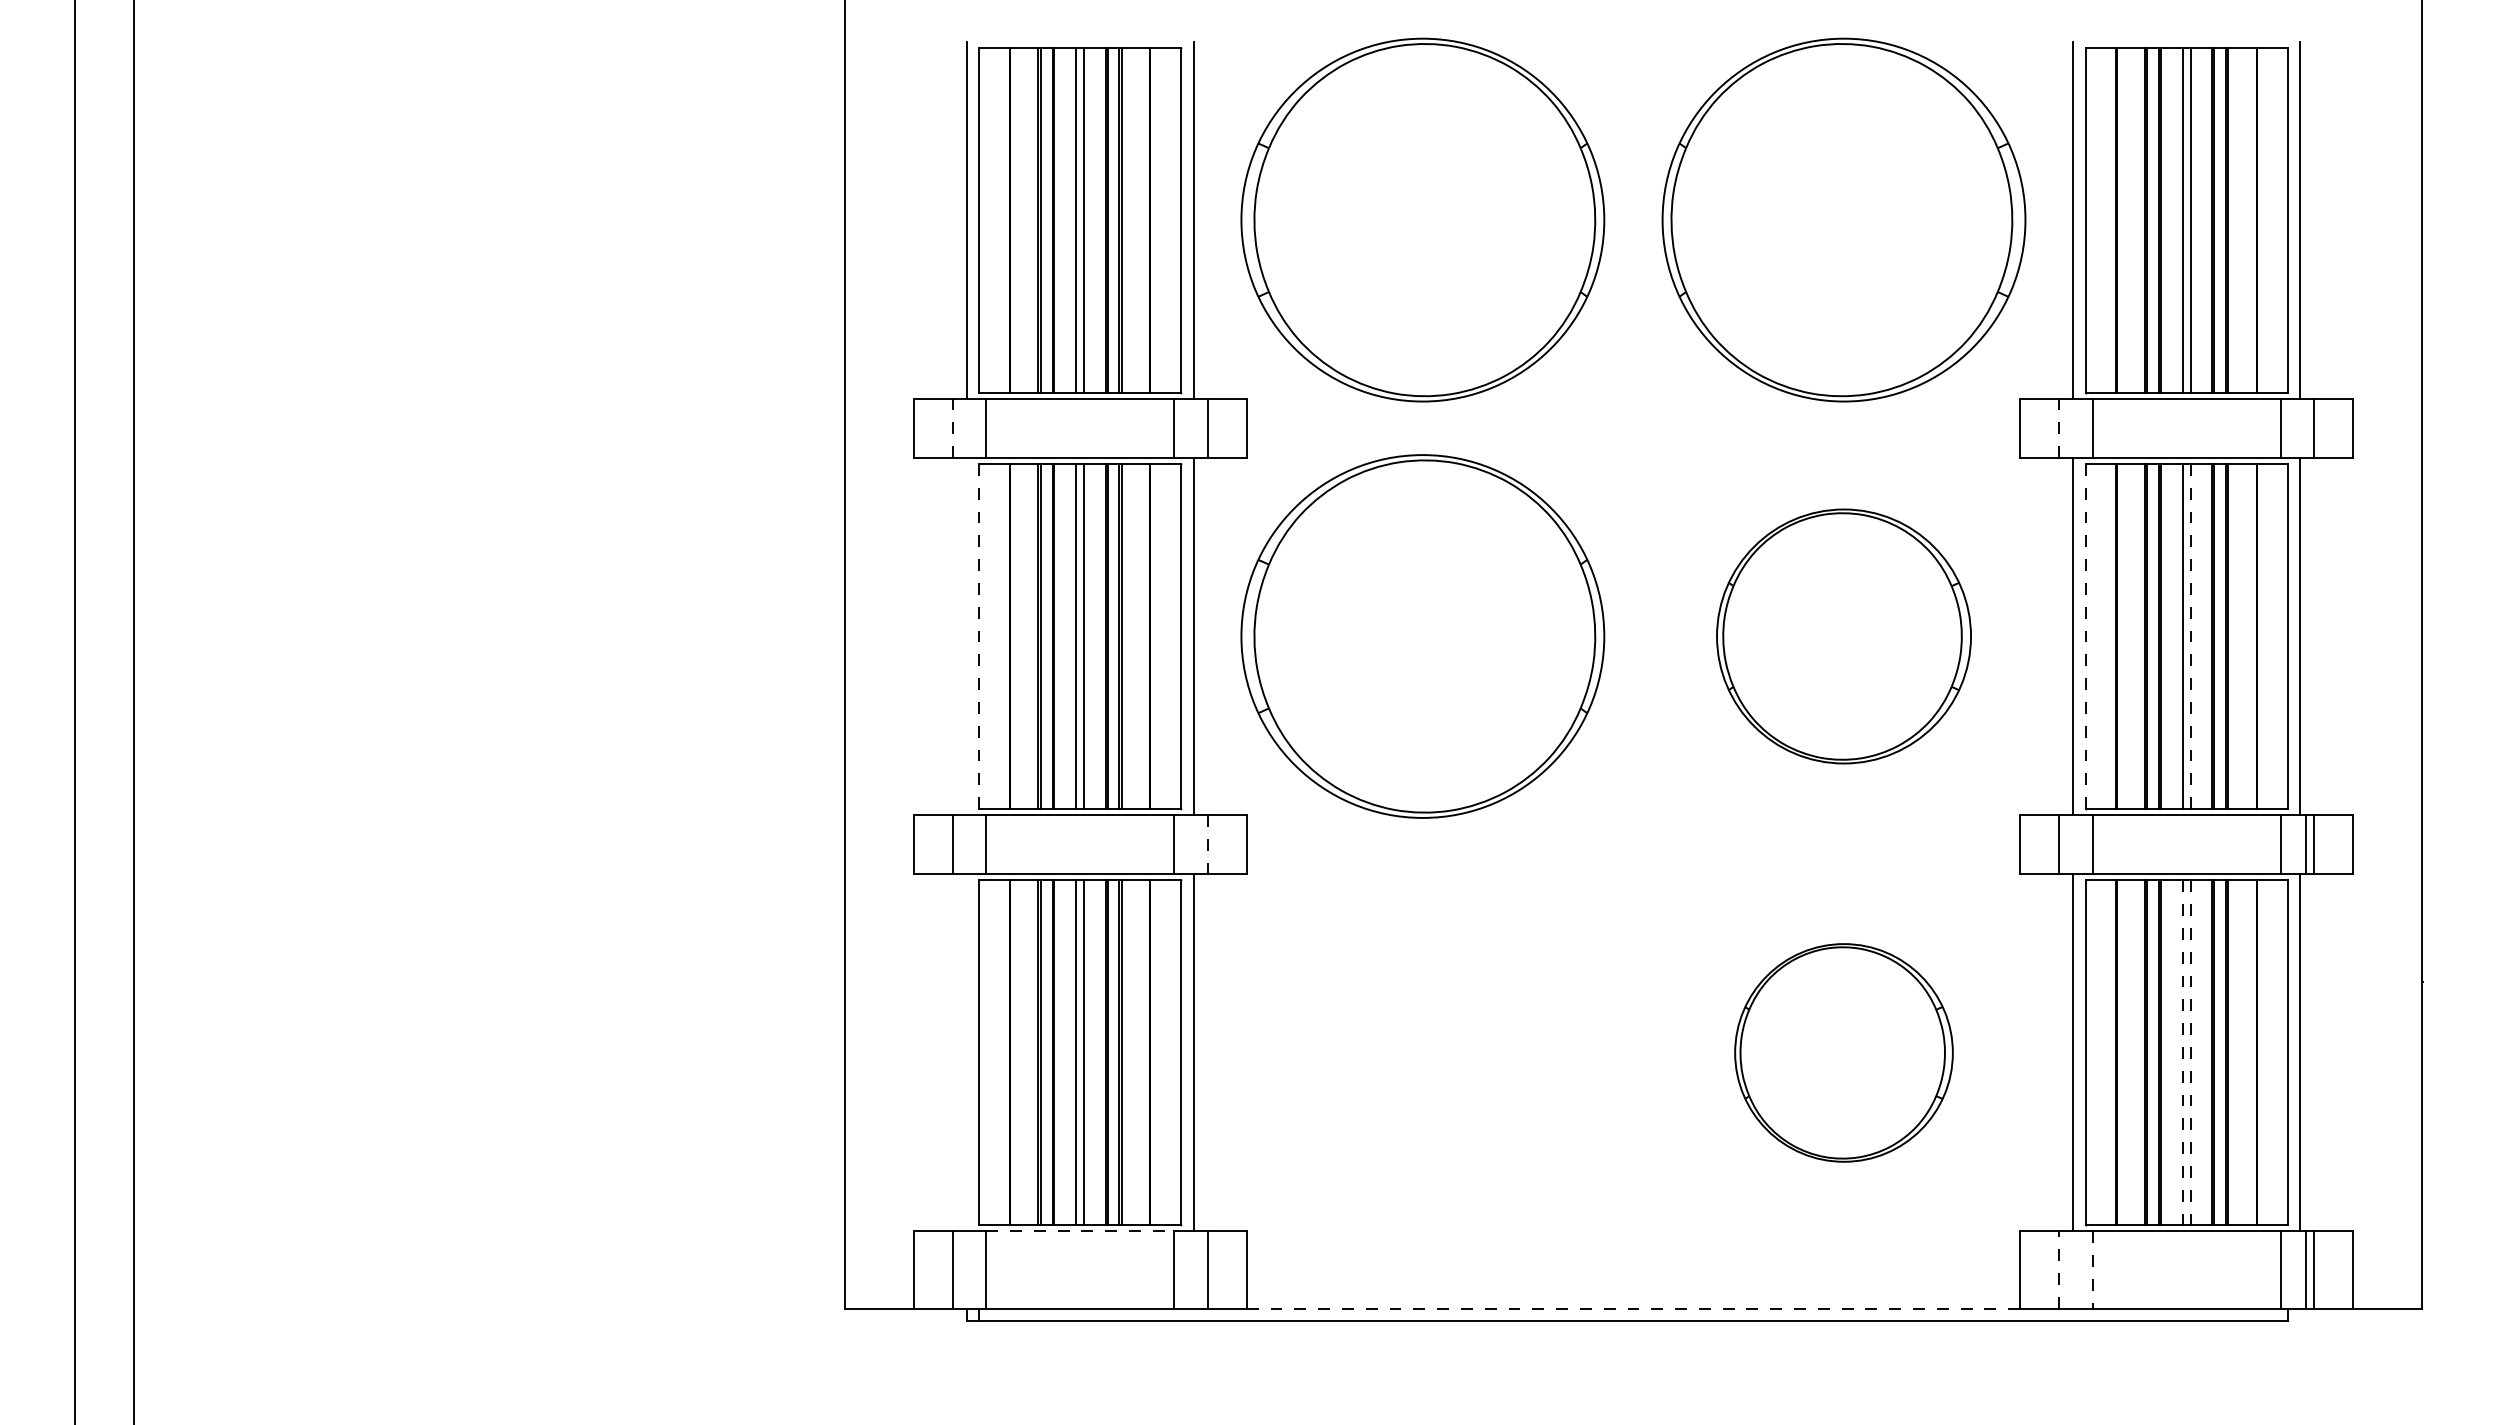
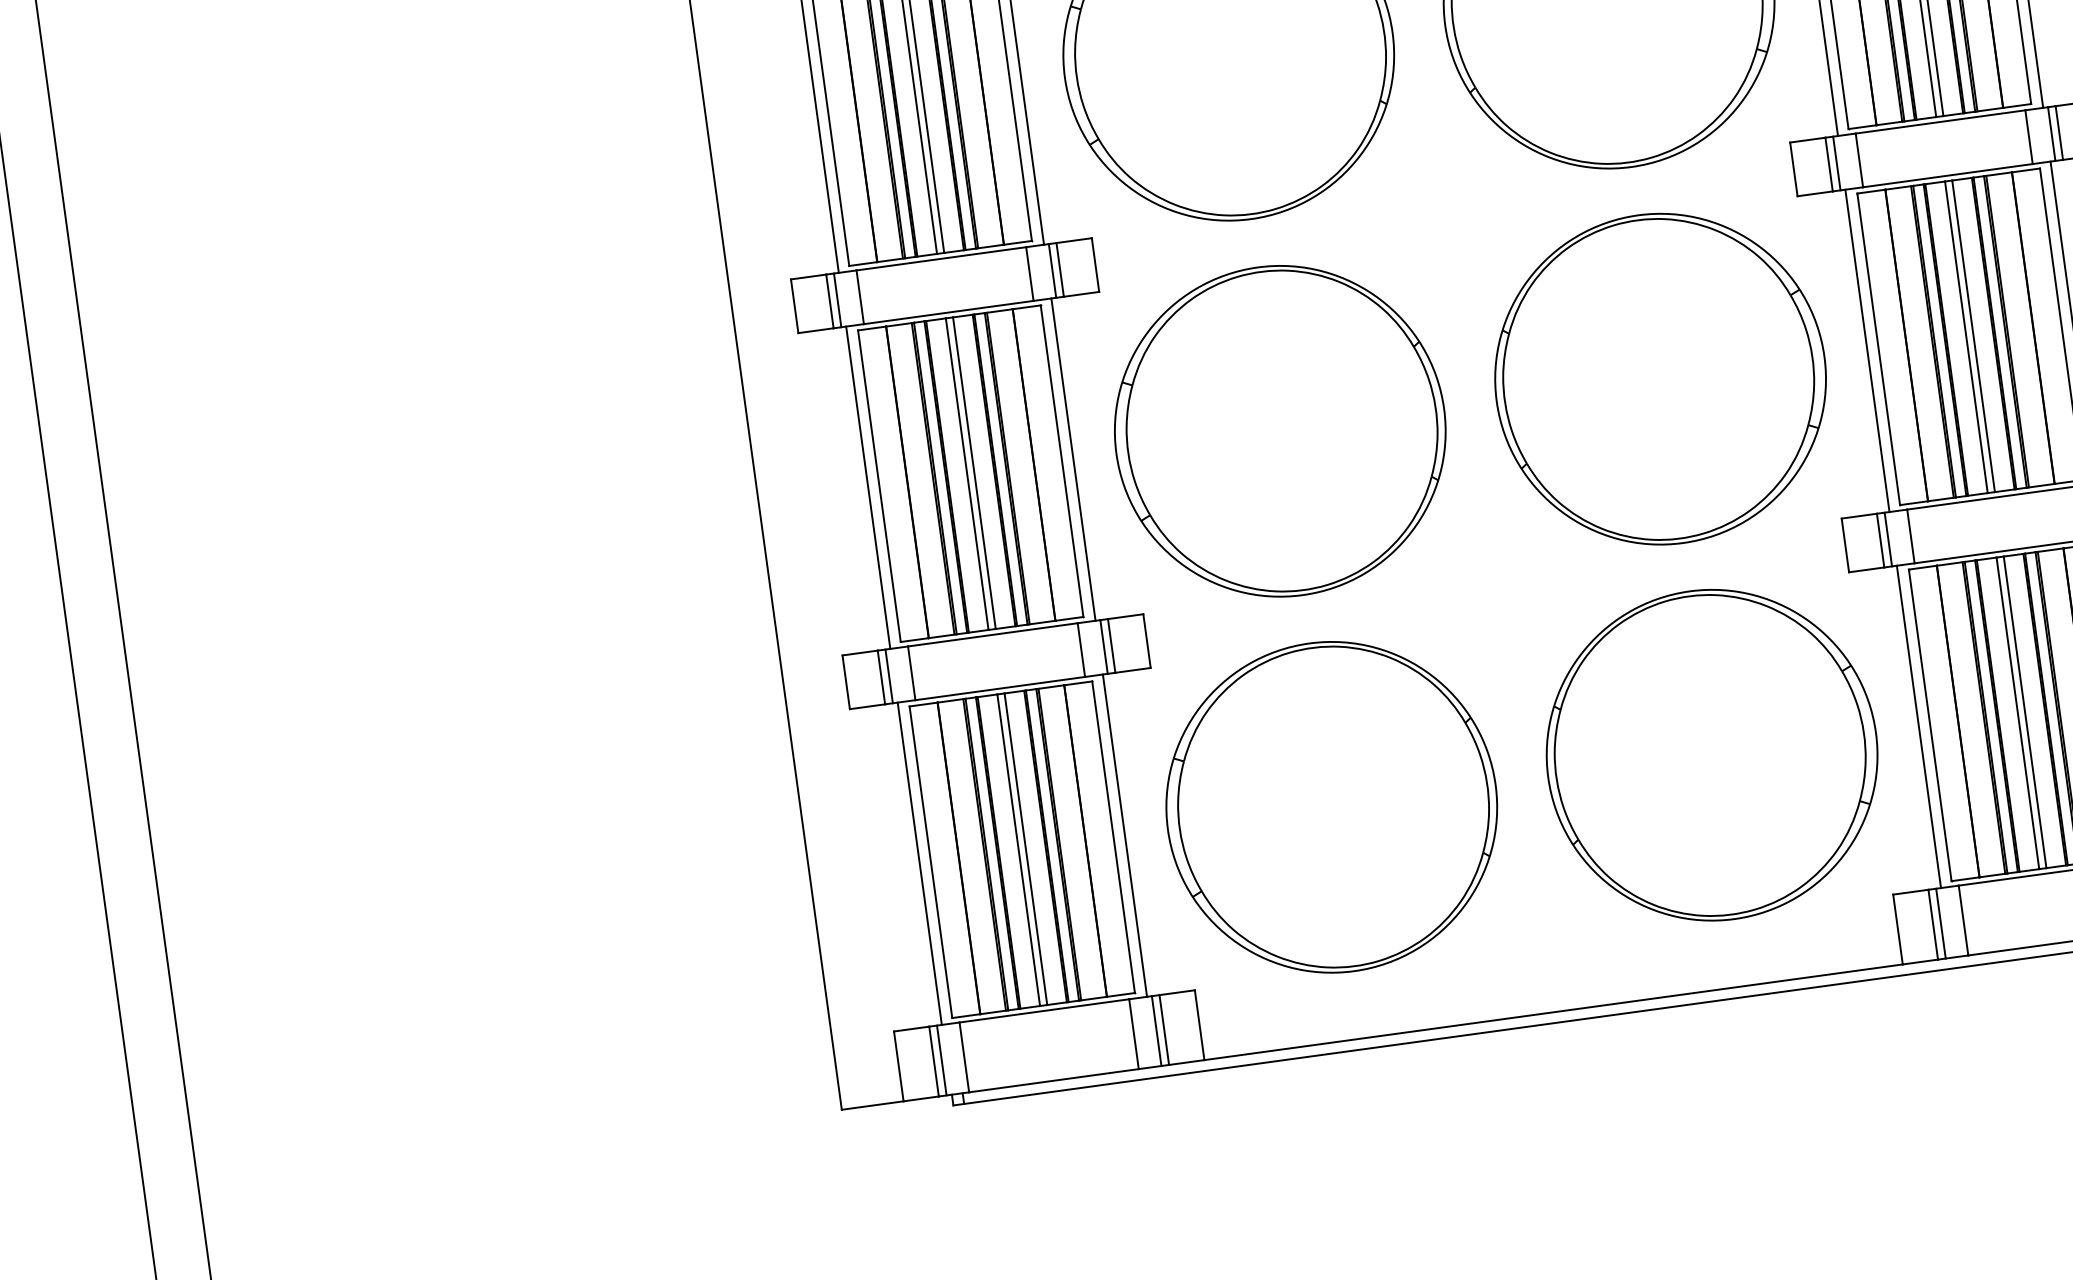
line: (952, 428) -> (829, 301), dashed -> solid
line: (961, 428) -> (837, 300), added
line: (1199, 428) -> (1052, 271), added
line: (2059, 428) -> (1829, 164), dashed -> solid
line: (2067, 428) -> (1836, 163), added
line: (2305, 428) -> (2051, 134), added
line: (966, 636) -> (868, 487), added
line: (978, 636) -> (878, 486), dashed -> solid
part: (1843, 636) -> (1660, 379), size x1.43
line: (2085, 636) -> (1878, 349), dashed -> solid
line: (2190, 636) -> (1973, 336), dashed -> solid
line: (961, 844) -> (889, 676), added
line: (1199, 844) -> (1104, 646), added
line: (1207, 844) -> (1111, 645), dashed -> solid
line: (2067, 844) -> (1888, 539), added
line: (966, 1052) -> (919, 863), added
part: (1422, 1052) -> (1331, 807), added
part: (1843, 1052) -> (1711, 754), size x1.67
line: (2182, 1052) -> (2017, 712), dashed -> solid
line: (2190, 1052) -> (2024, 712), dashed -> solid
line: (1080, 1231) -> (1044, 1010), dashed -> solid
line: (961, 1269) -> (941, 1060), added
line: (1199, 1269) -> (1156, 1030), added
line: (2067, 1269) -> (1940, 923), added
line: (2059, 1270) -> (1933, 925), dashed -> solid
line: (2092, 1270) -> (1963, 920), dashed -> solid
line: (1633, 1308) -> (1553, 1012), dashed -> solid

